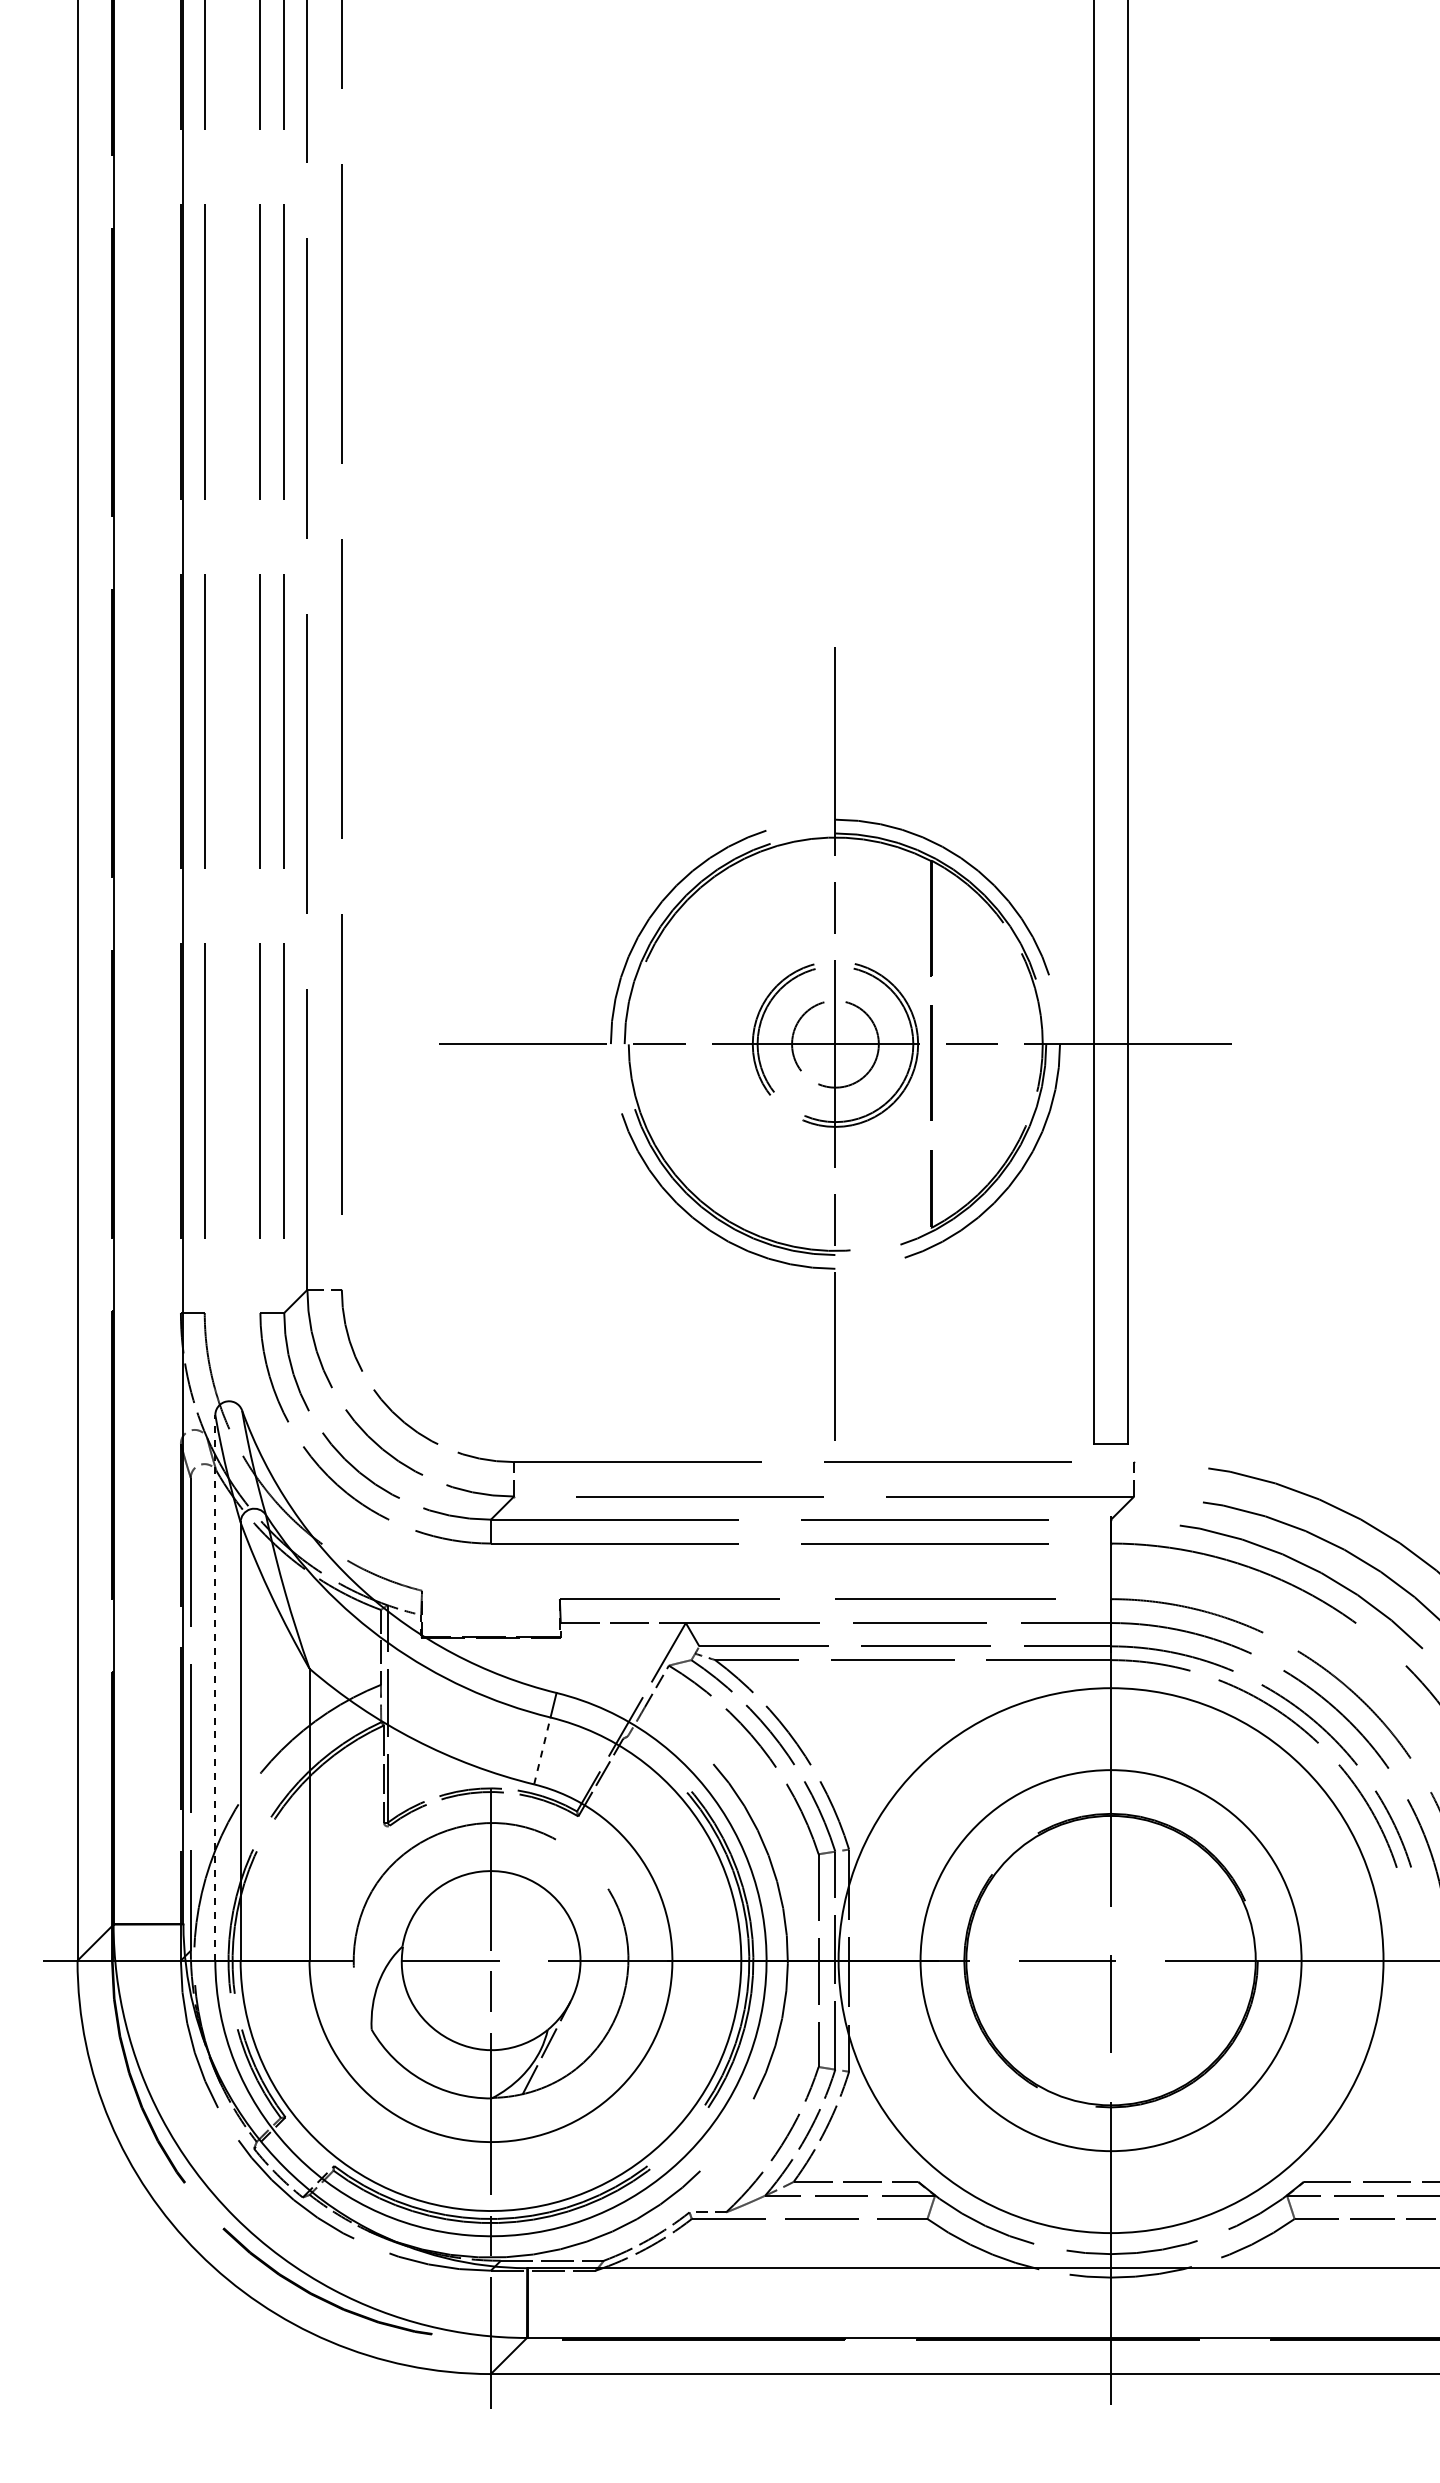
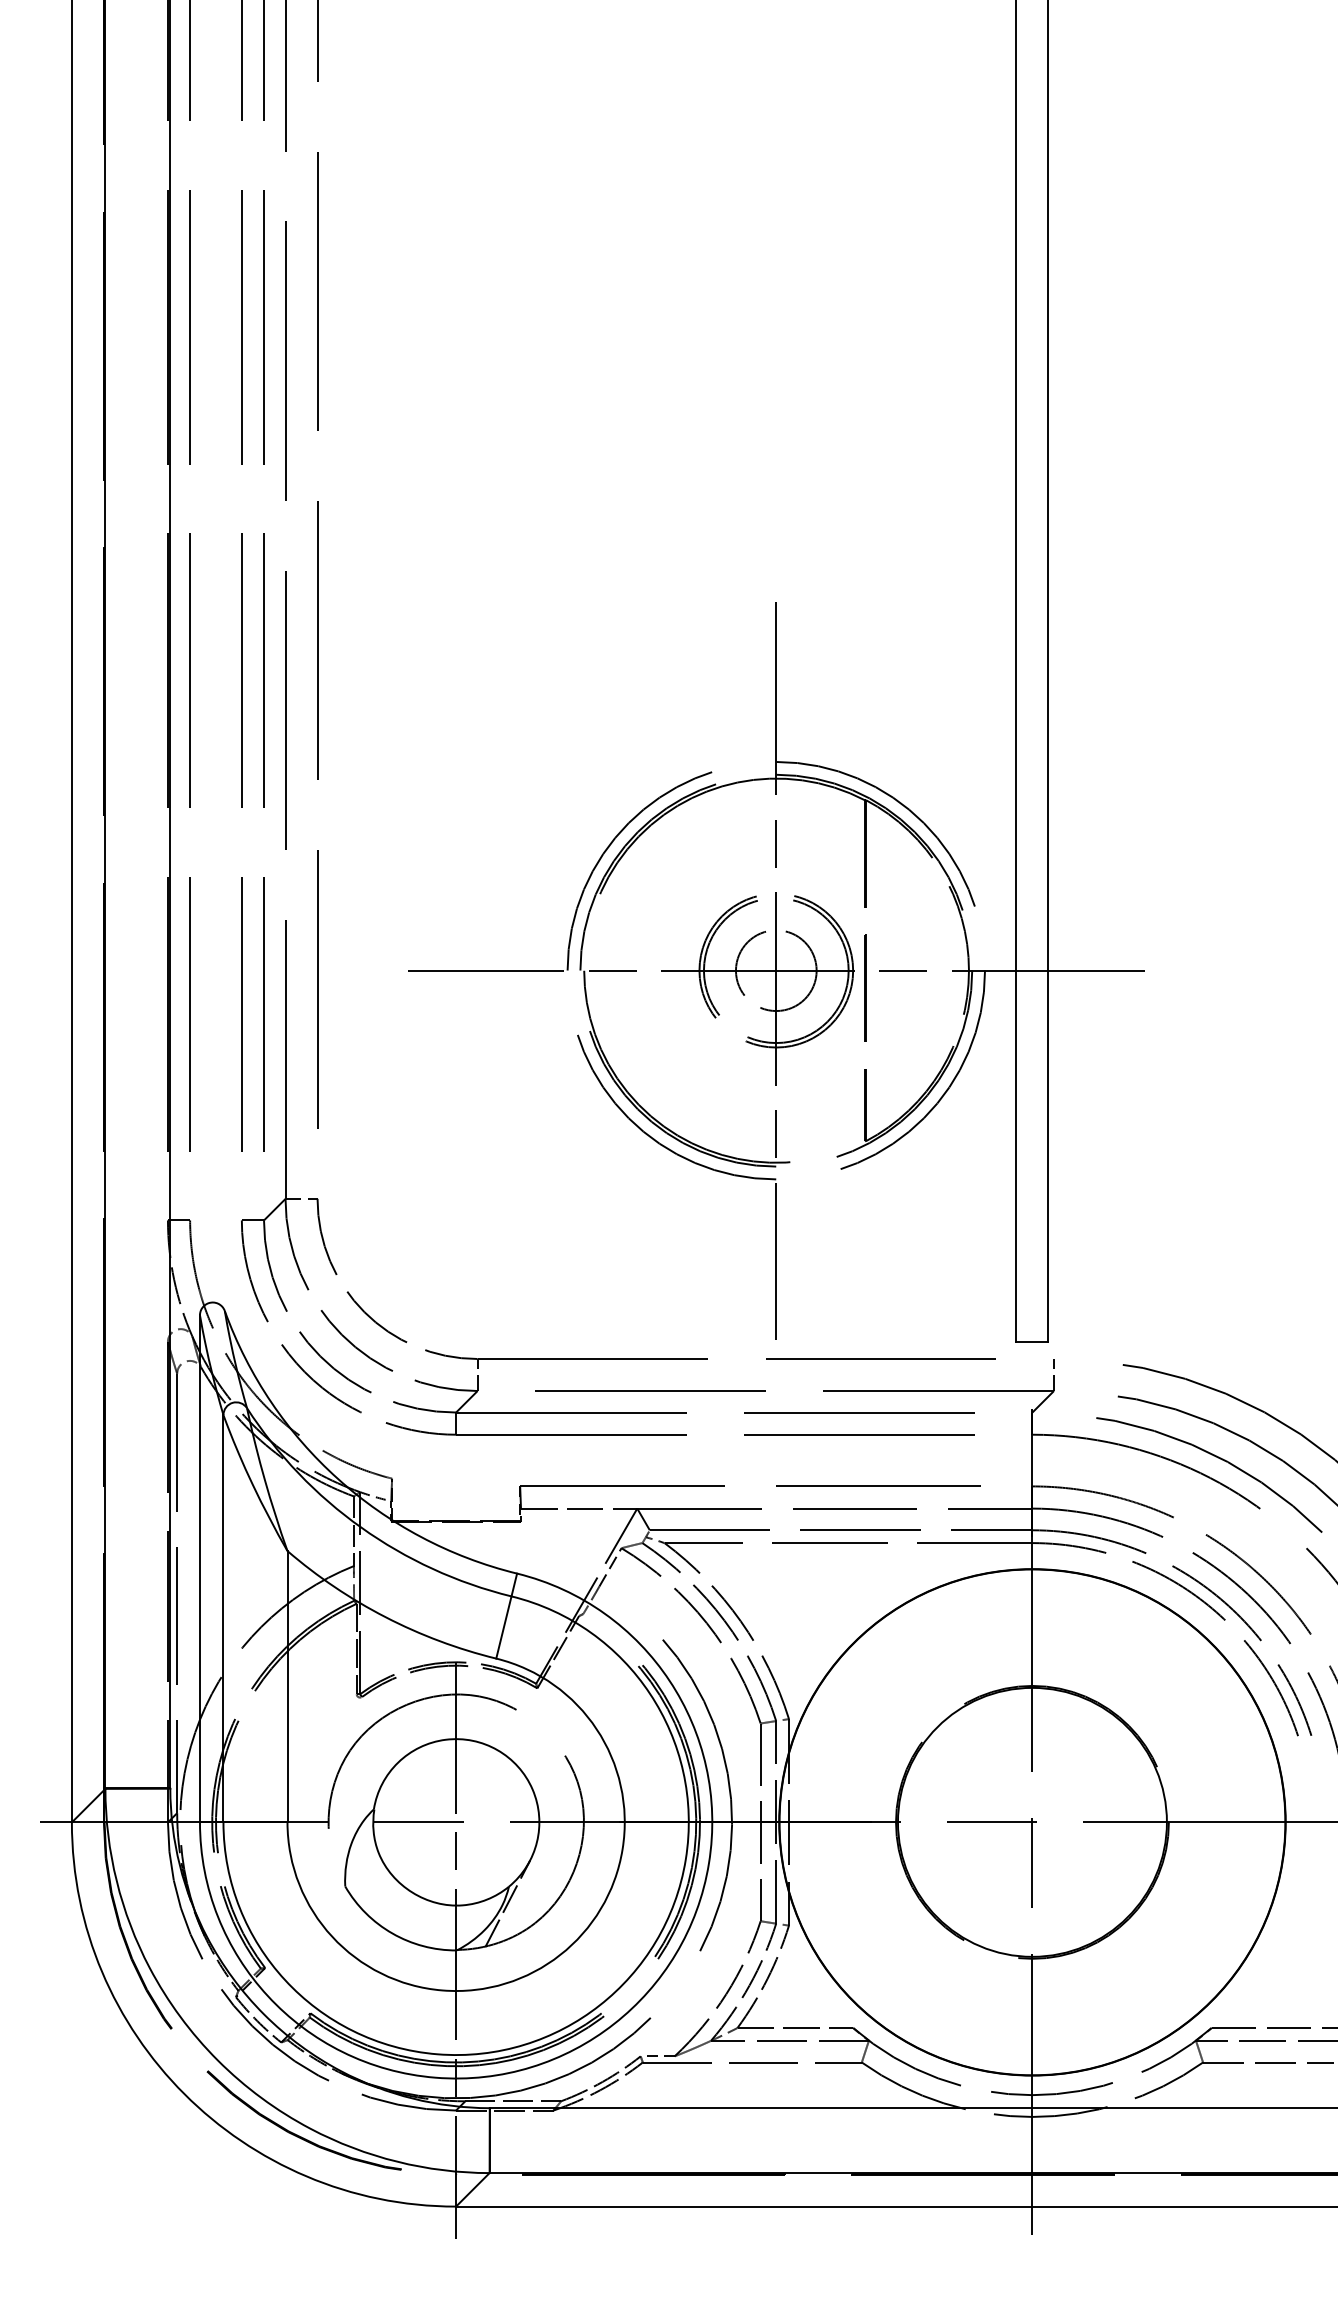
line: (215, 1687) -> (200, 1568), dashed -> solid
line: (542, 1750) -> (504, 1627), dashed -> solid
circle: (1110, 1960) -> (1031, 1822), size x1.43

